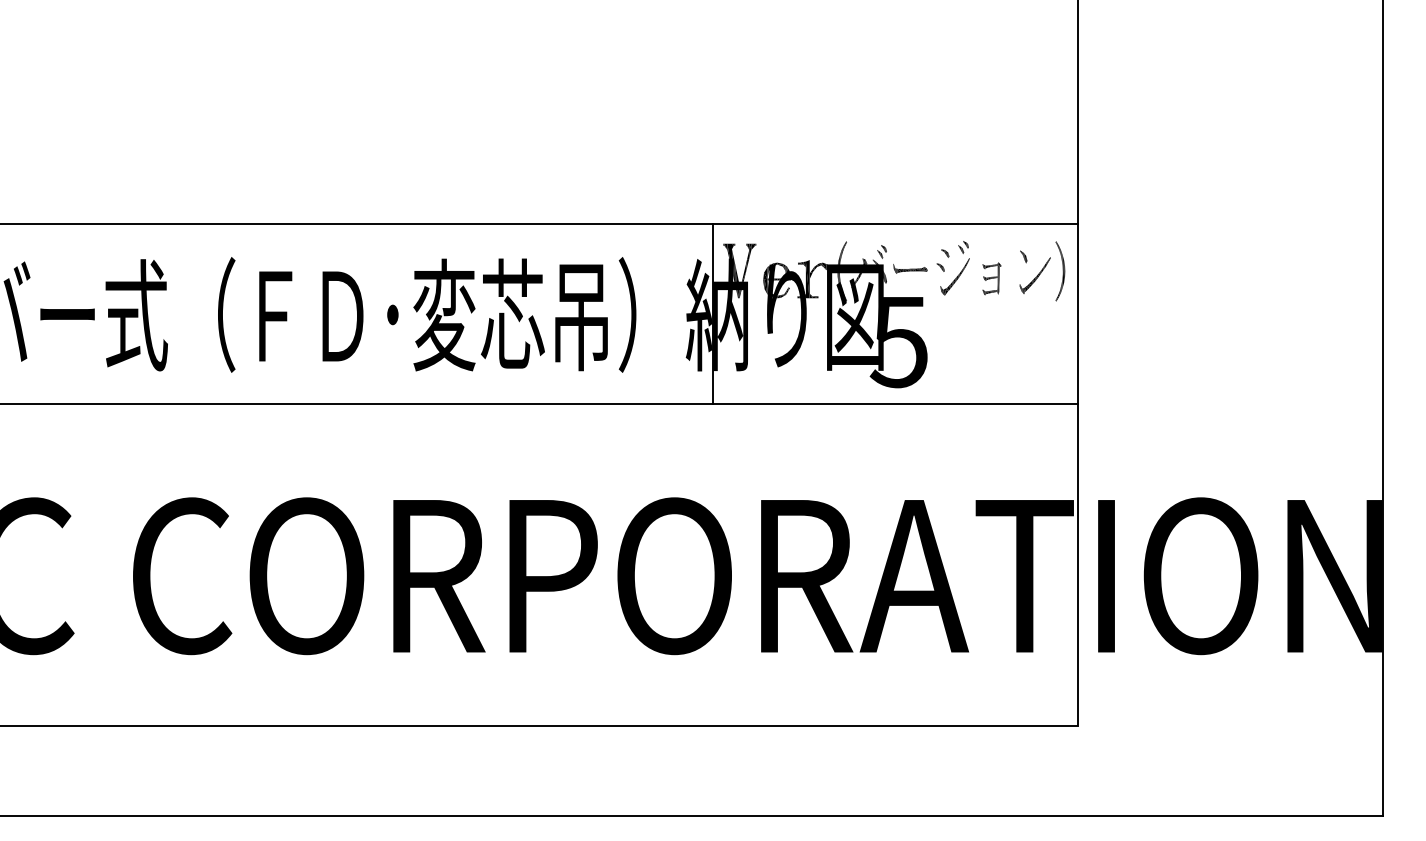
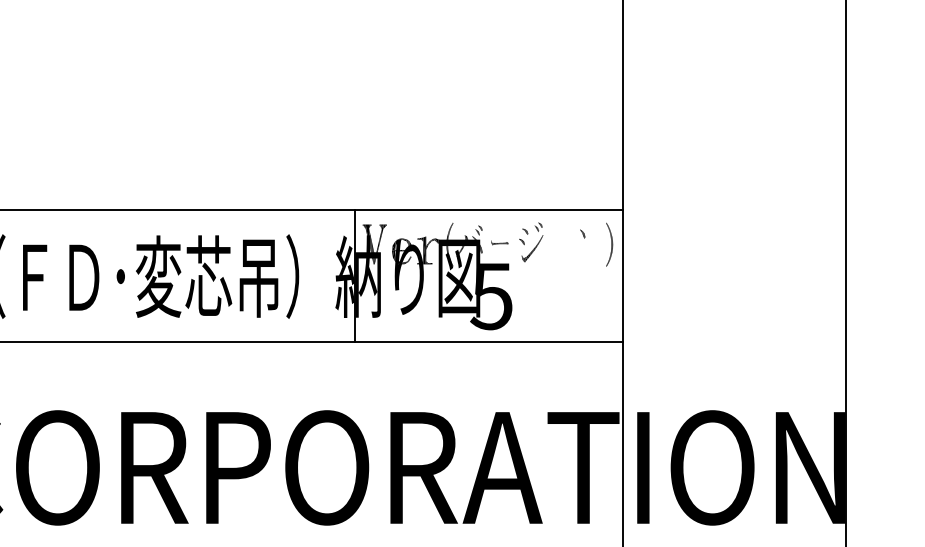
part: (910, 268) -> (499, 242), size x0.7
part: (1034, 275) -> (590, 247), removed
part: (991, 278) -> (559, 249), removed

